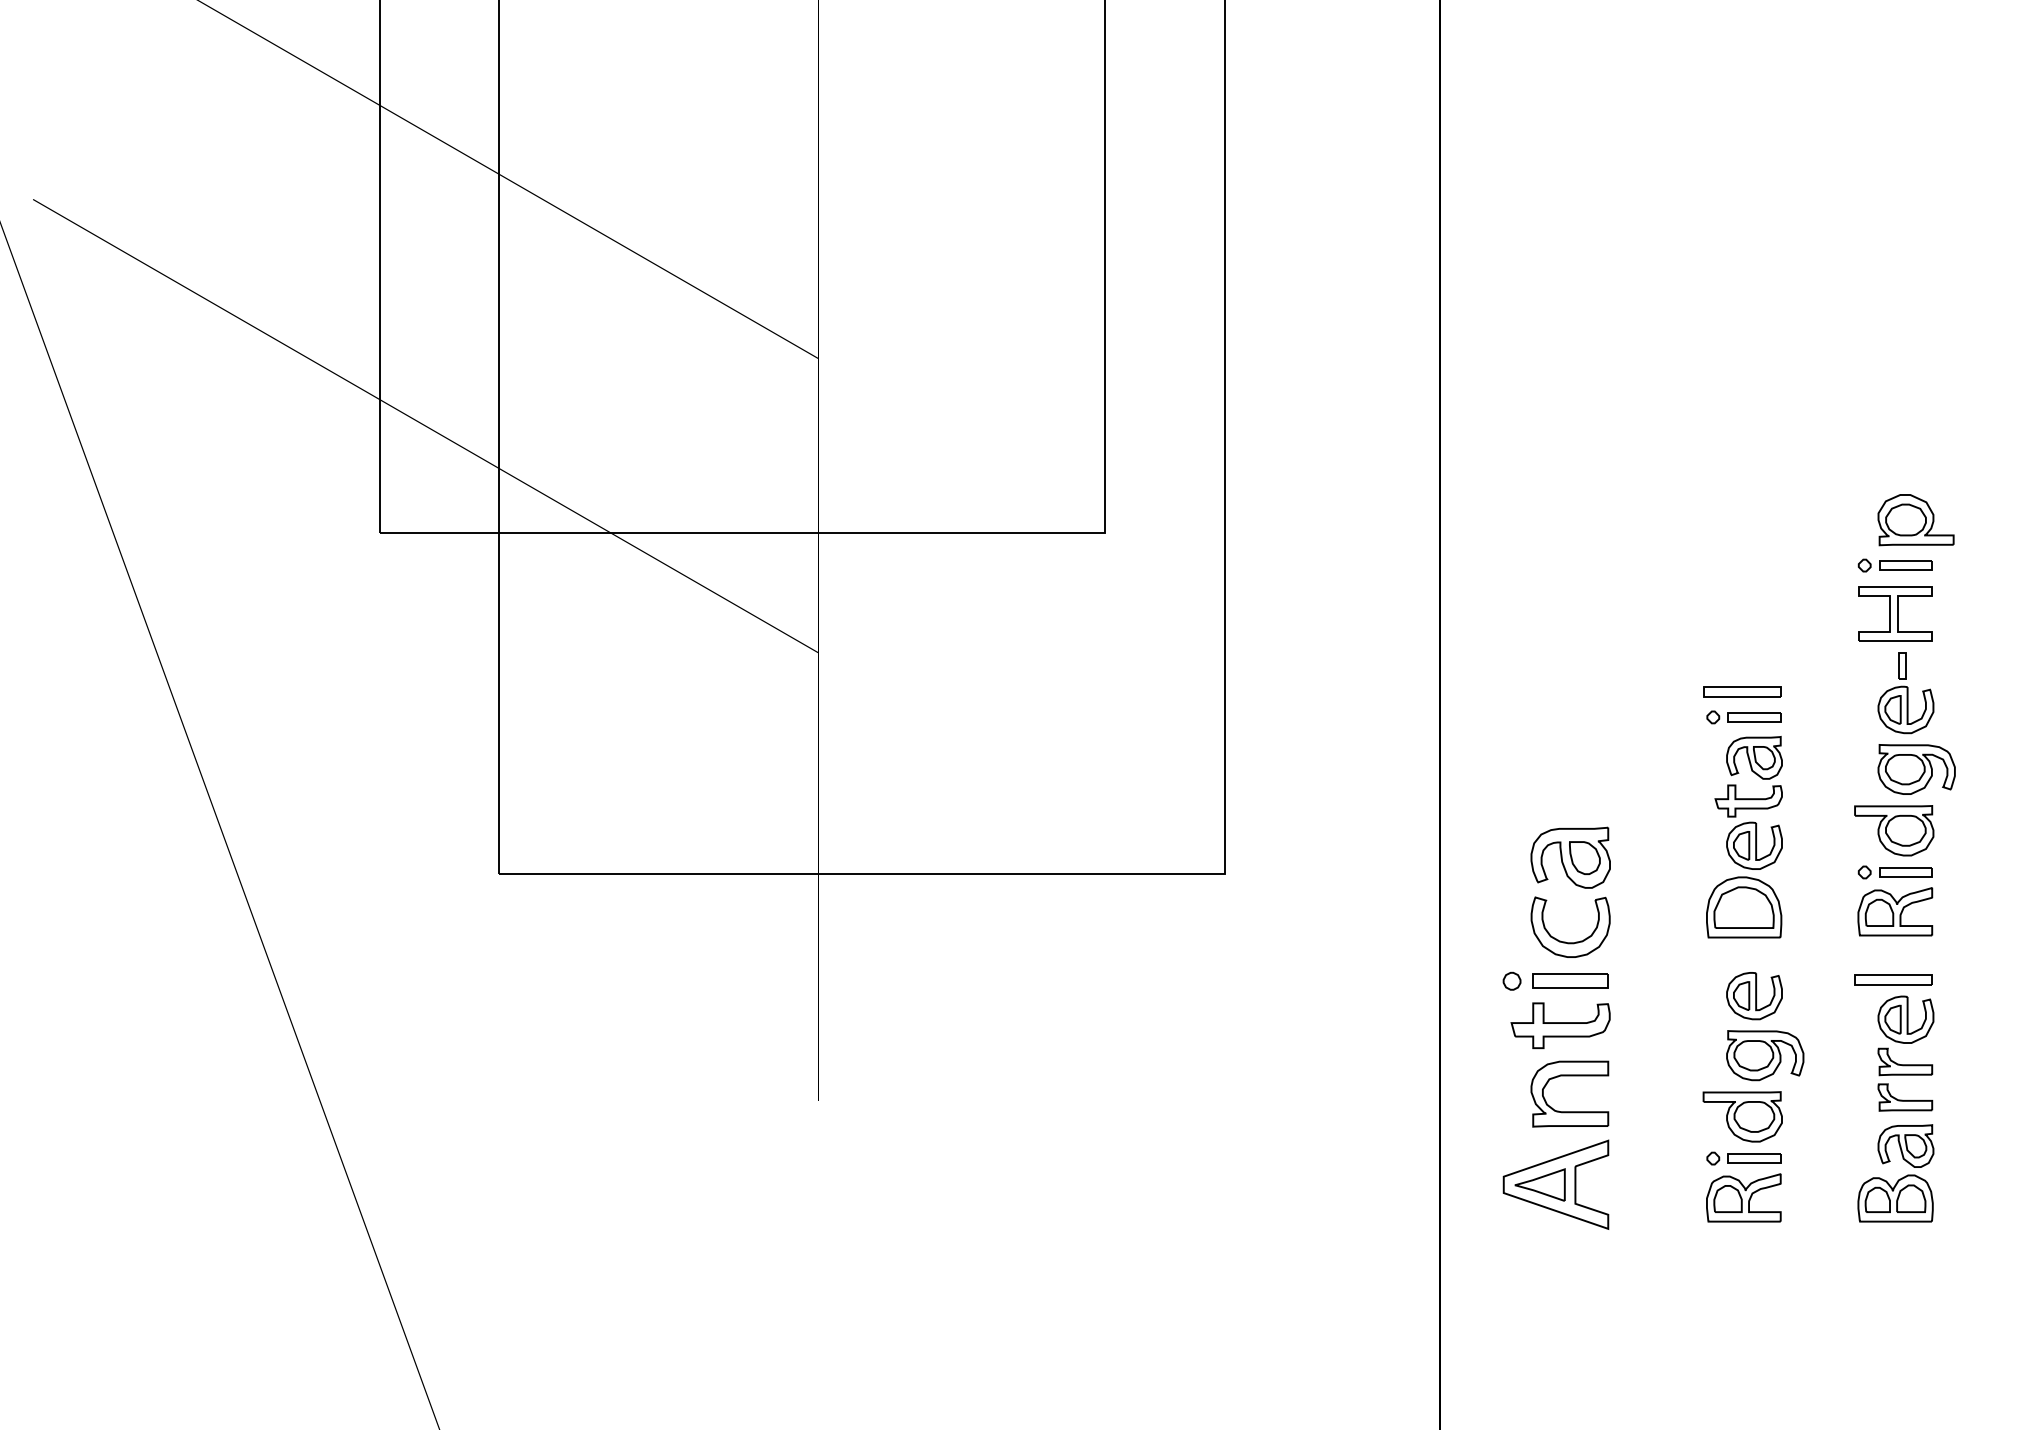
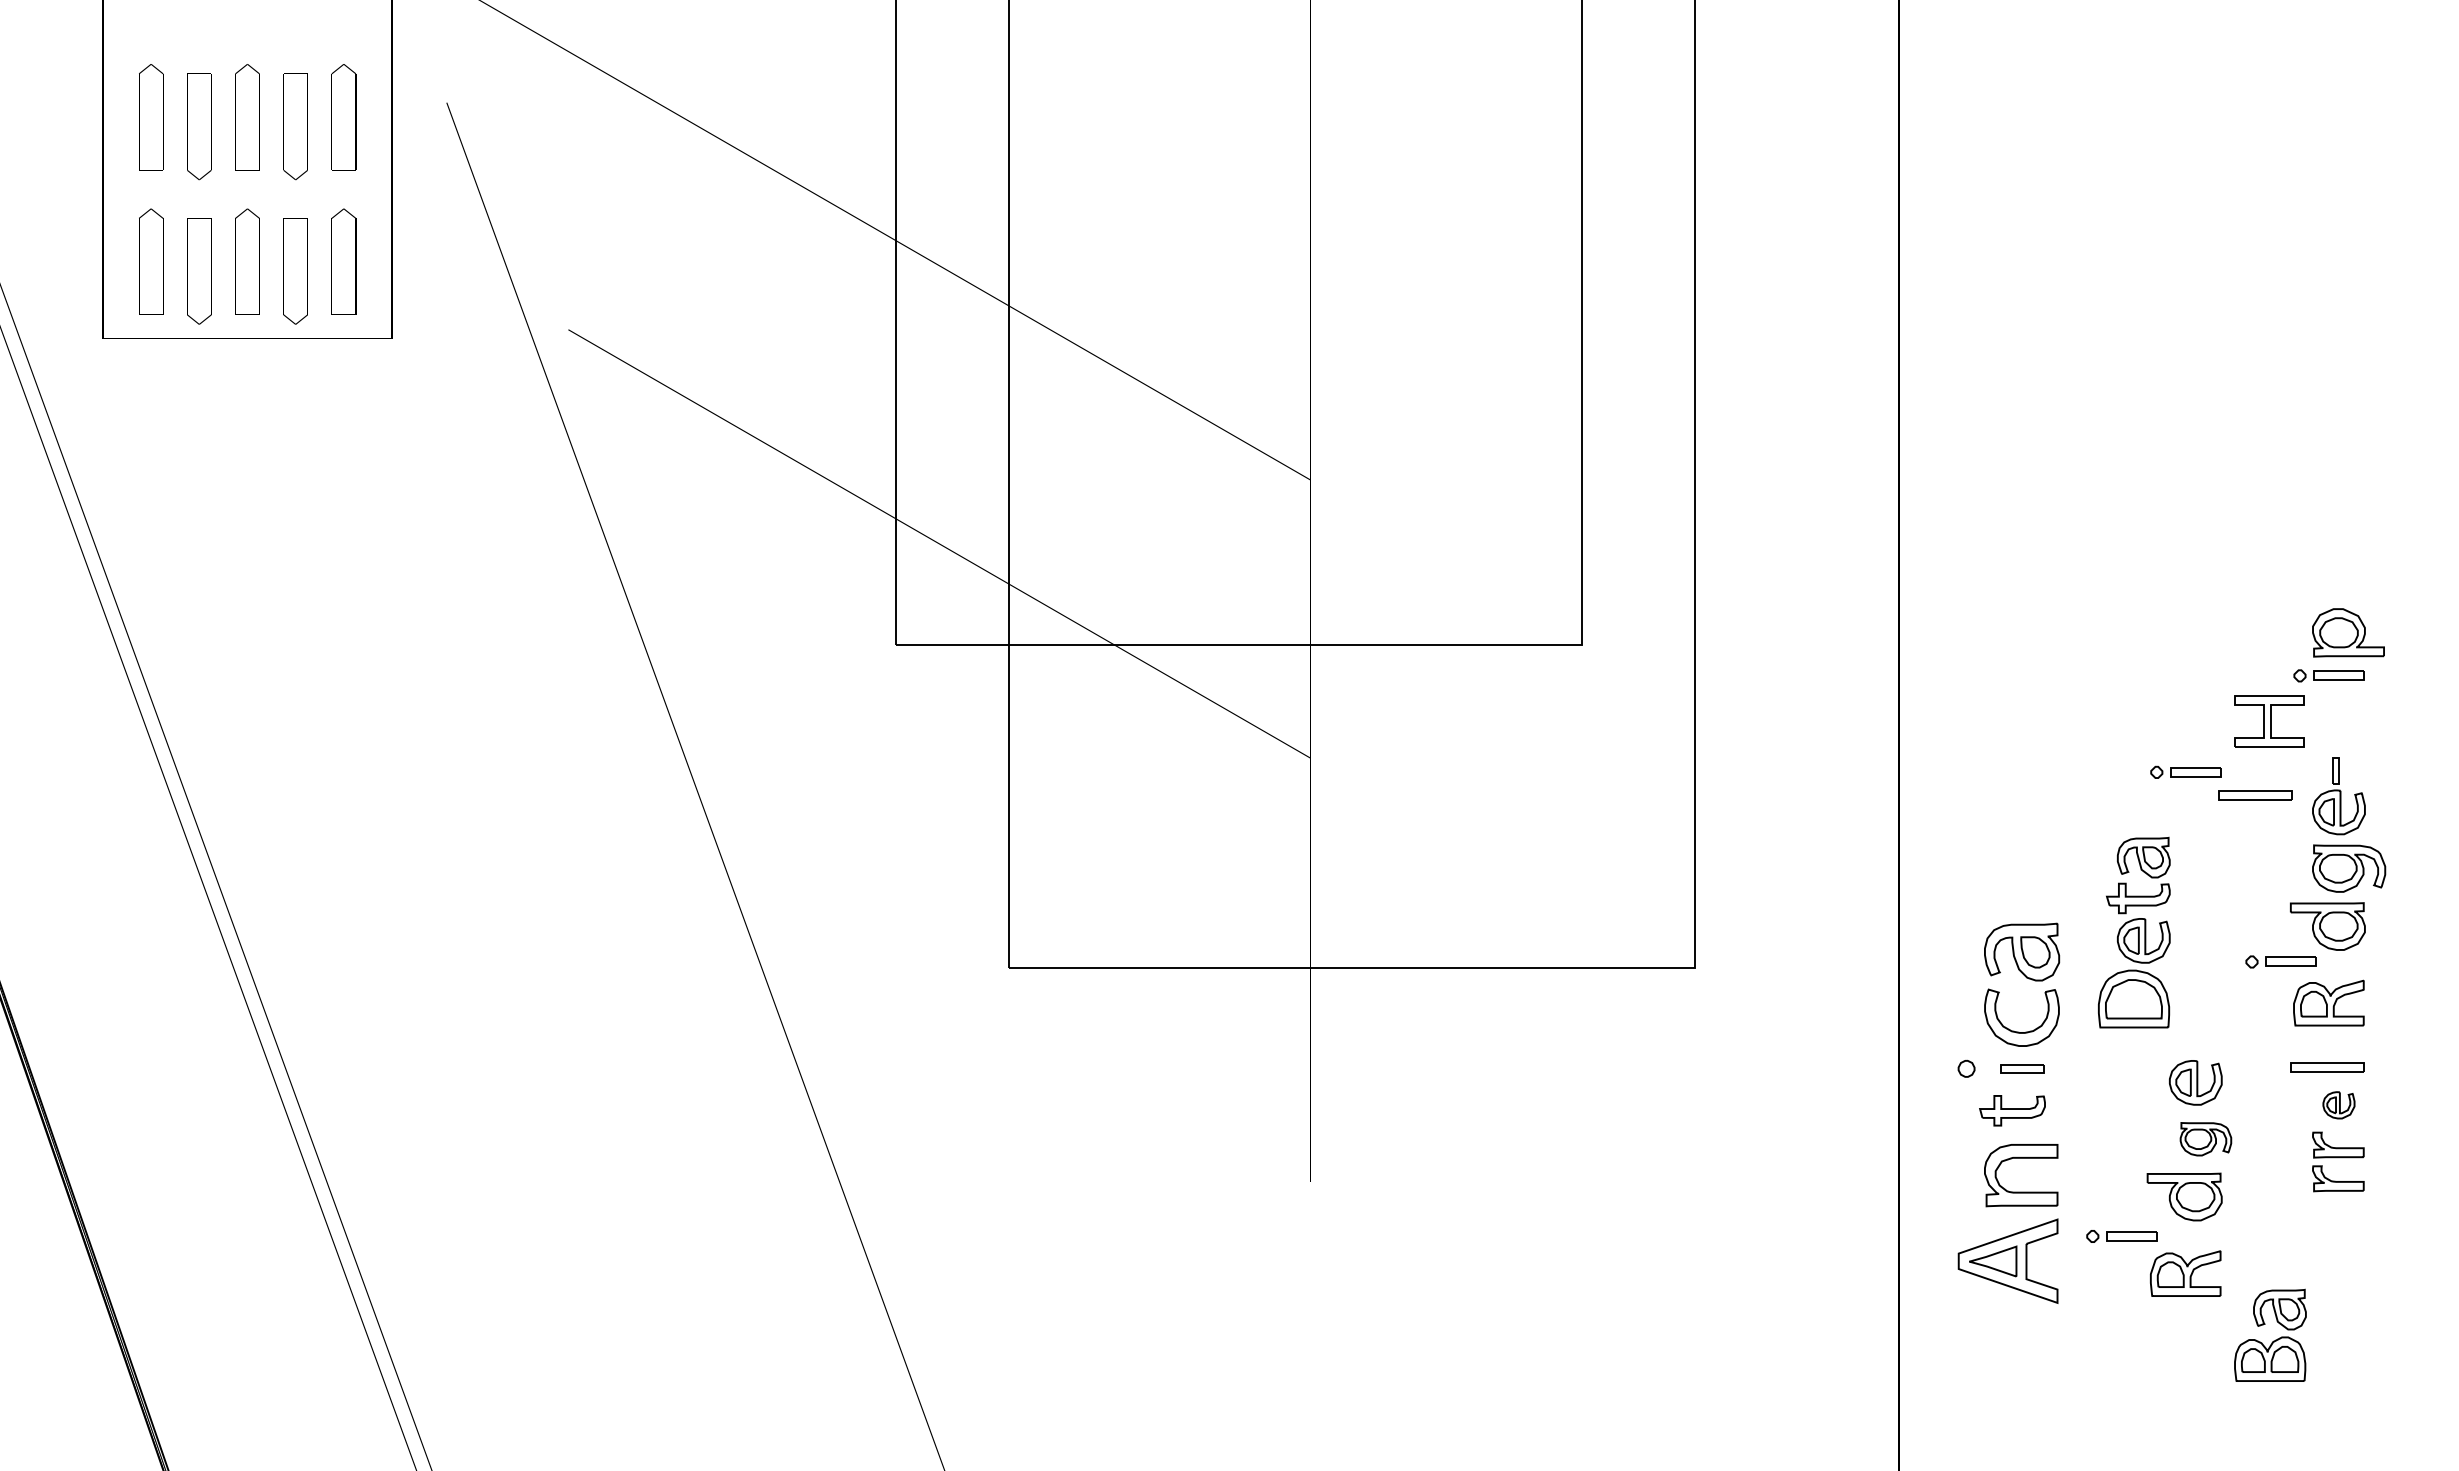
part: (1895, 613) -> (2269, 721), moved
part: (1742, 692) -> (2255, 795), moved
part: (1743, 716) -> (2185, 771), moved
part: (1744, 837) -> (2134, 932), moved
part: (1894, 871) -> (2280, 961), moved
part: (1571, 980) -> (2022, 1068), size x0.6
part: (1905, 1020) -> (2338, 1105), size x0.6
part: (1560, 1025) -> (2012, 1110), size x0.7
part: (1764, 1056) -> (2205, 1139), size x0.7
part: (1743, 1158) -> (2121, 1236), moved
part: (1899, 1178) -> (2273, 1340), moved

